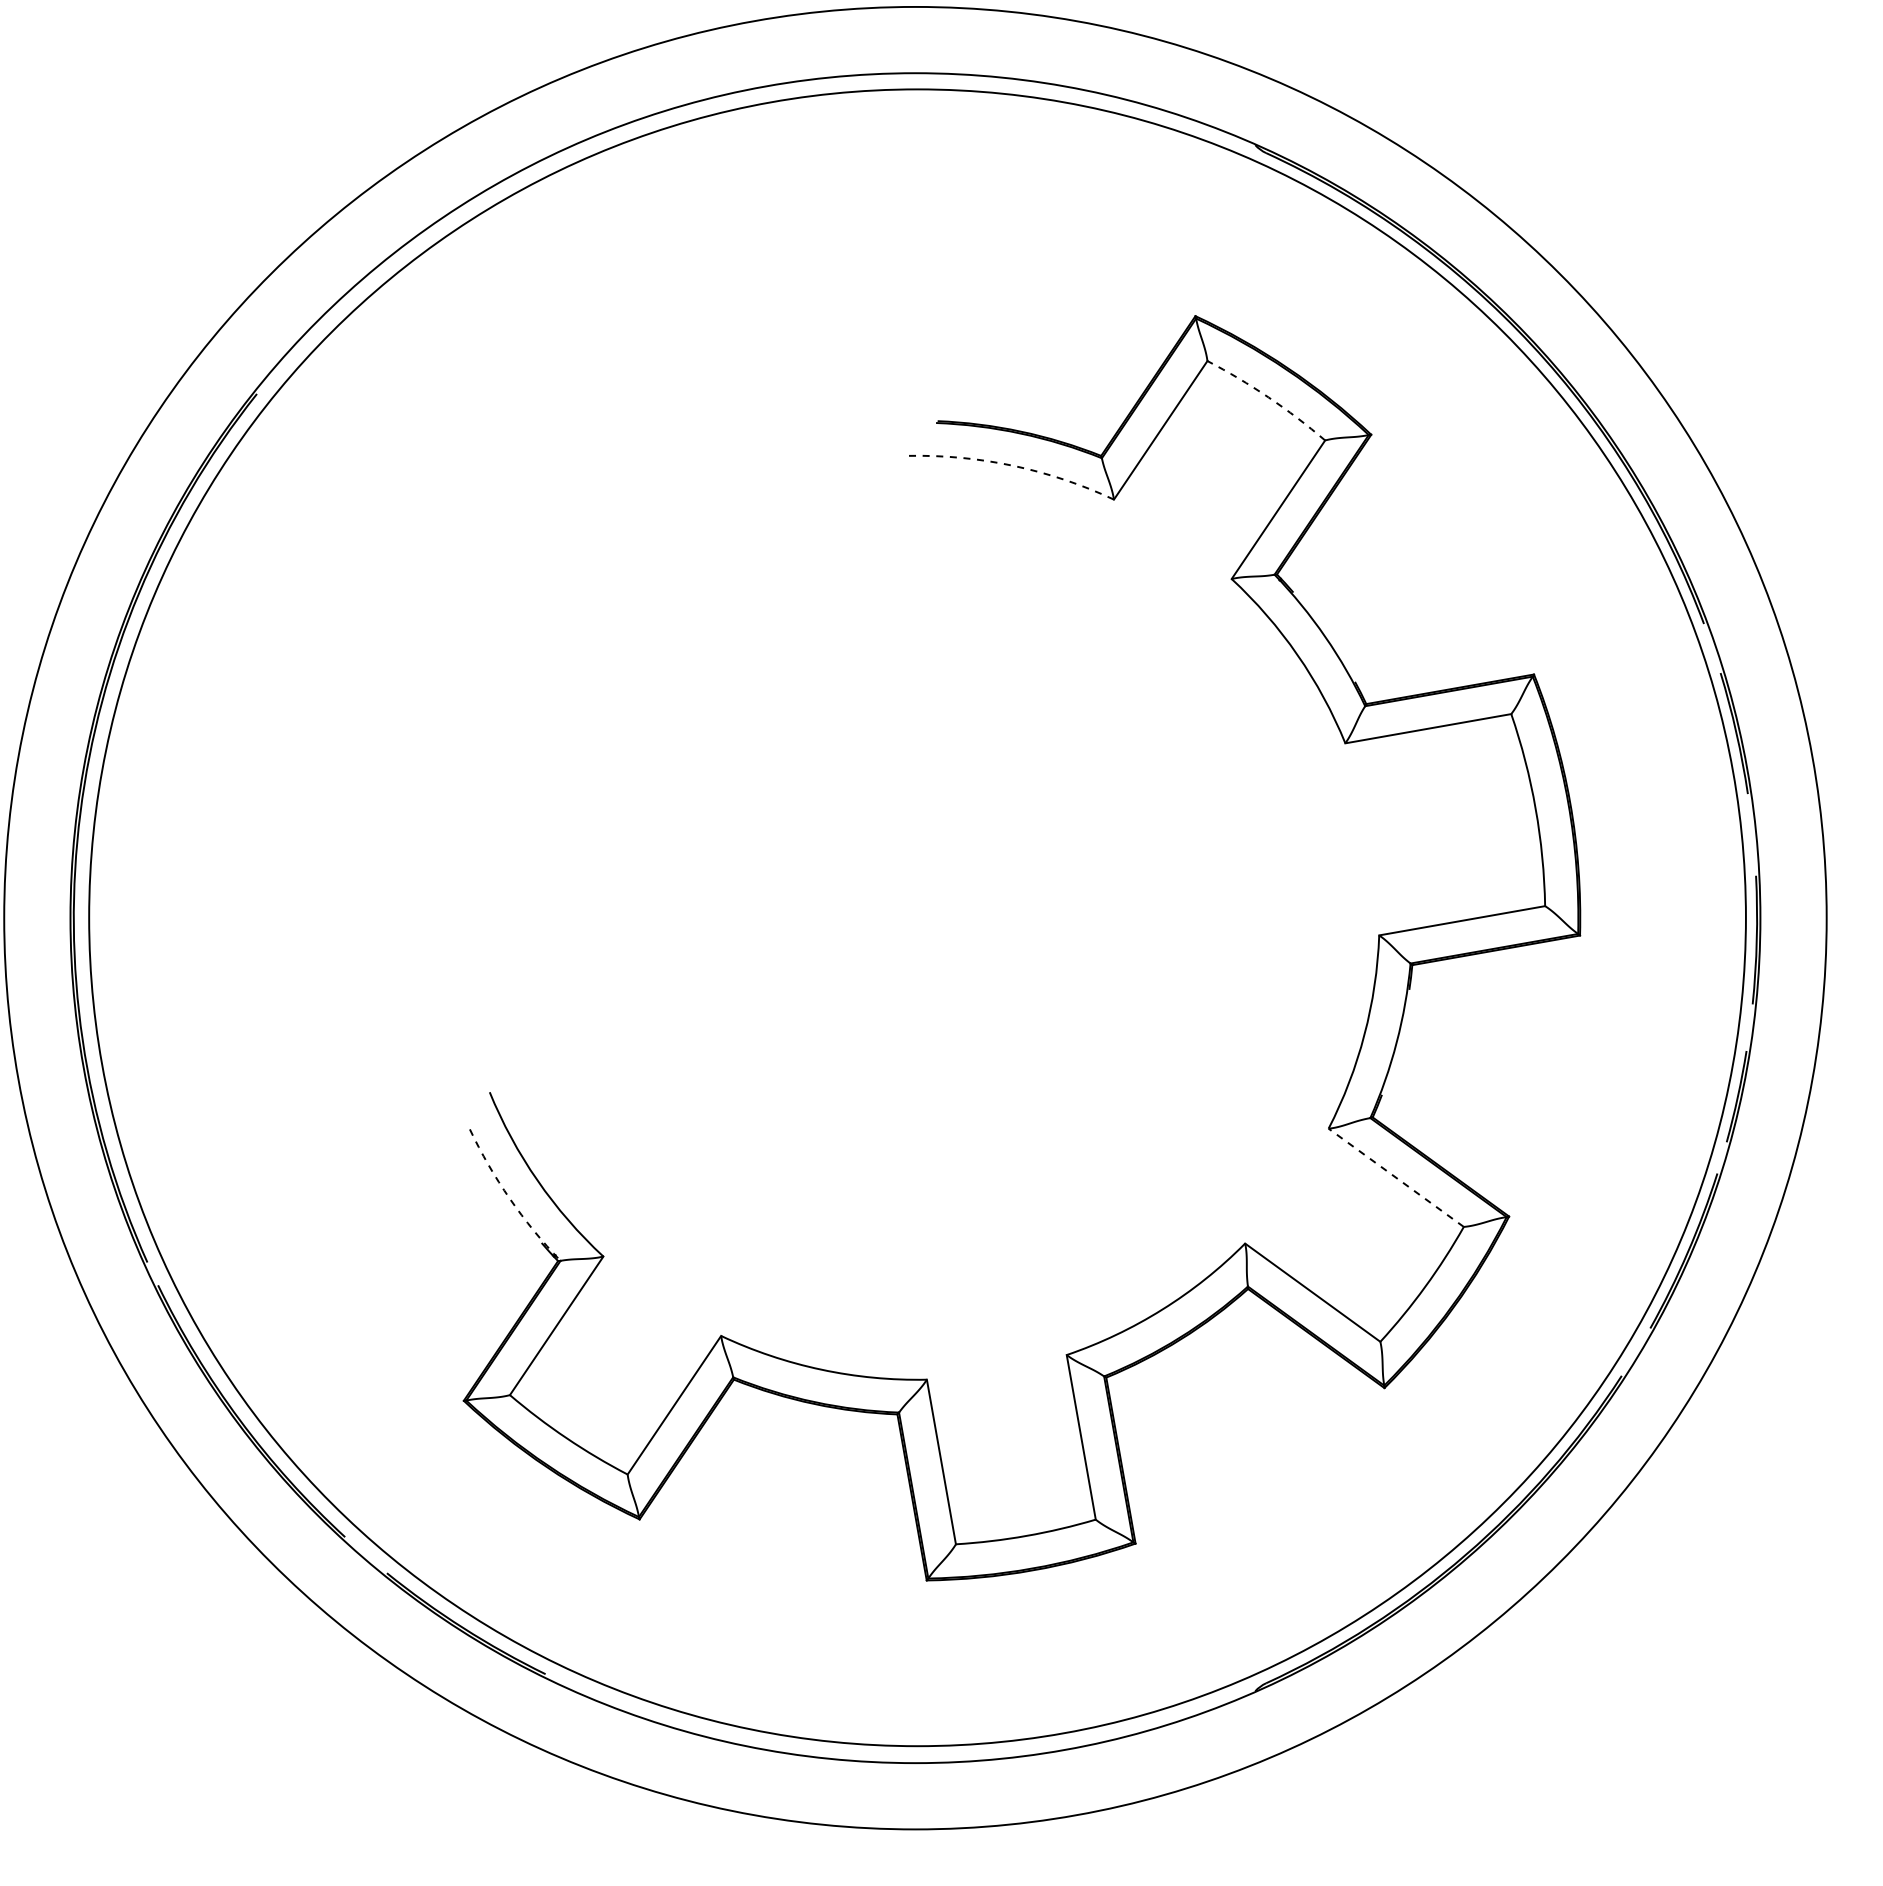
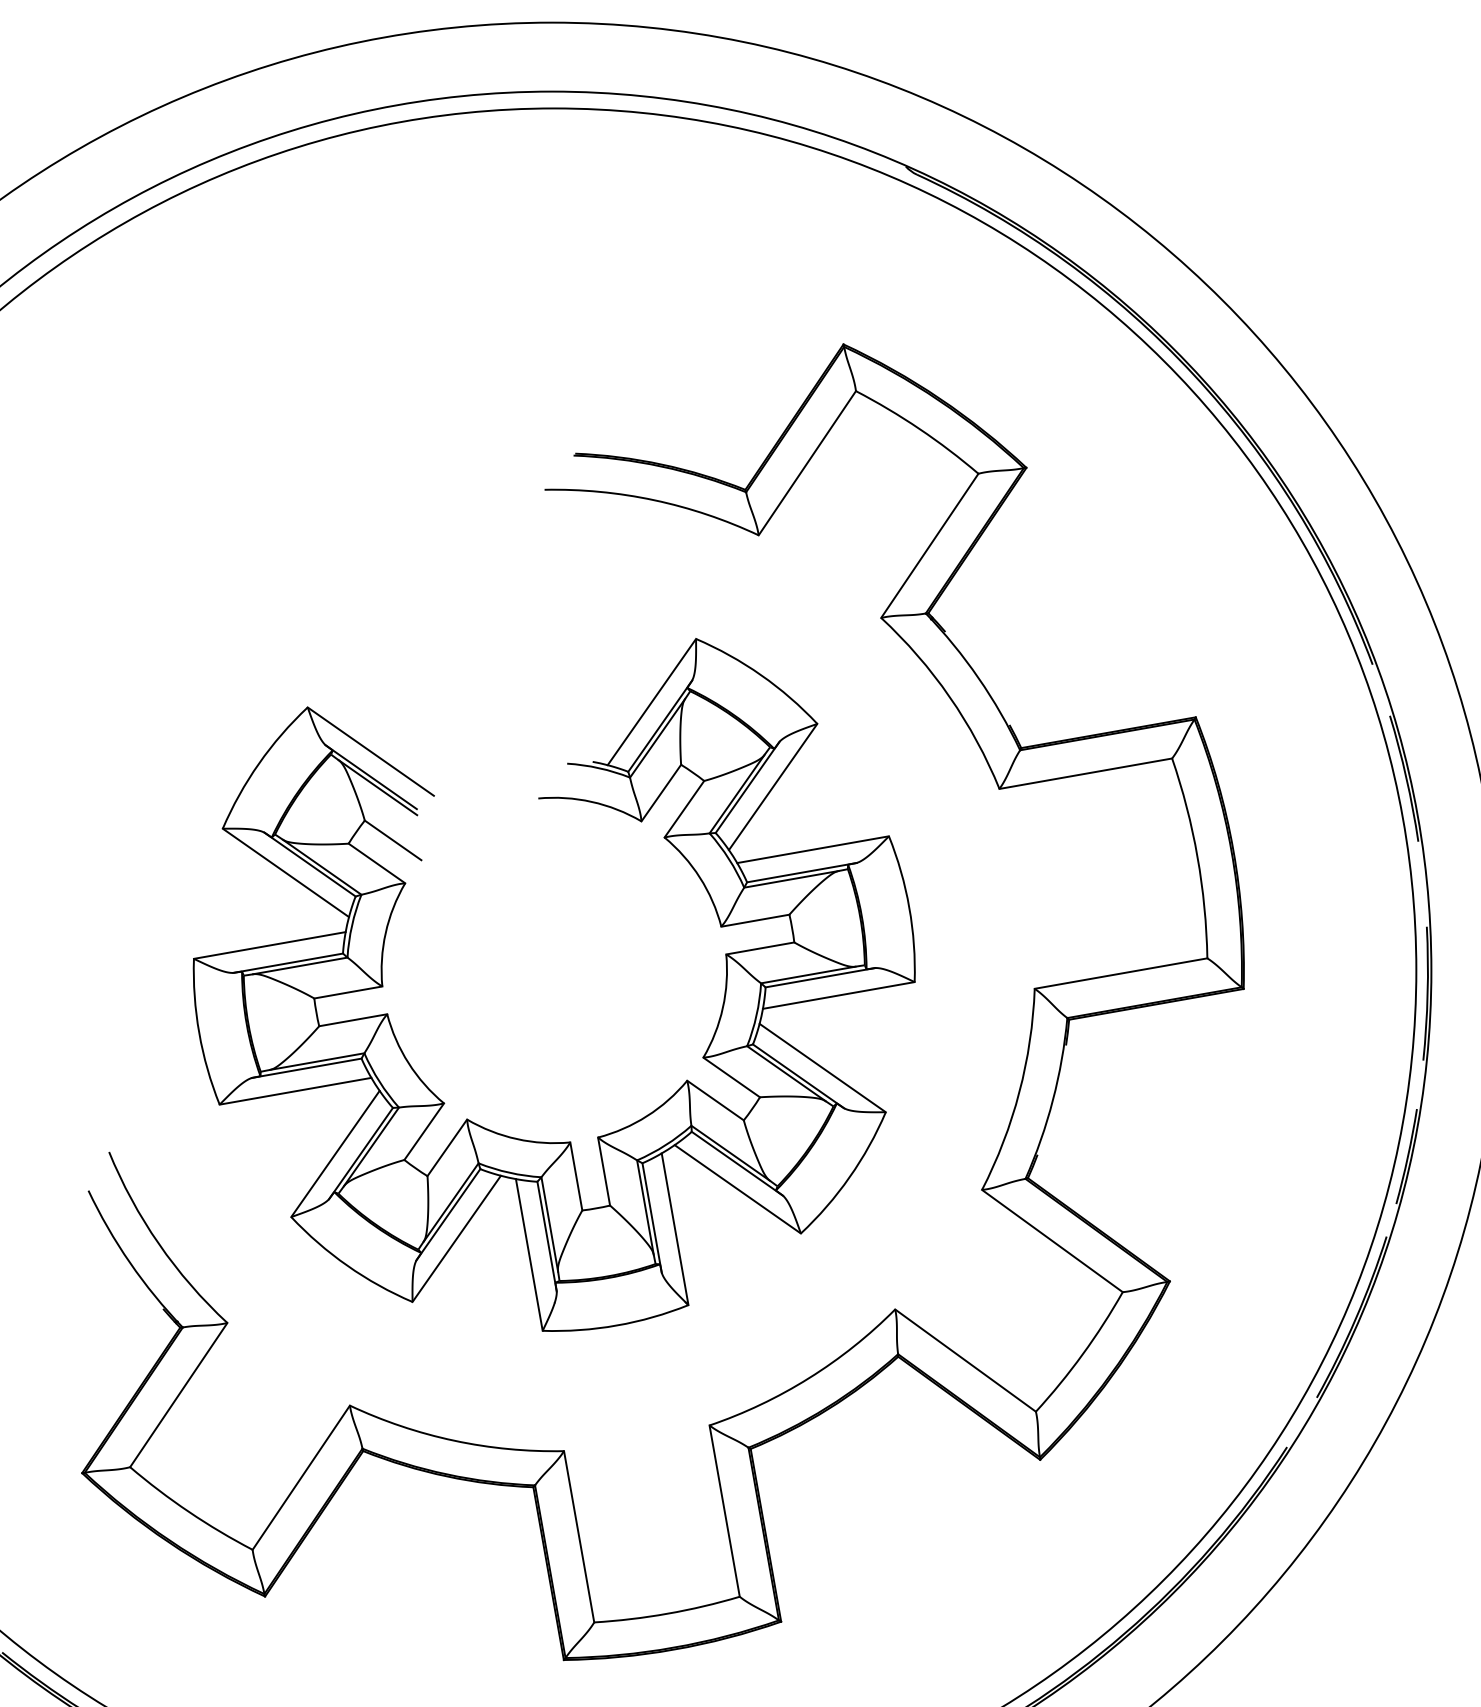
arc: (1268, 397) -> (919, 429), dashed -> solid
arc: (1013, 465) -> (654, 499), dashed -> solid
part: (917, 1082) -> (554, 1141), added
line: (1396, 1177) -> (1052, 1240), dashed -> solid
arc: (509, 1198) -> (129, 1262), dashed -> solid

